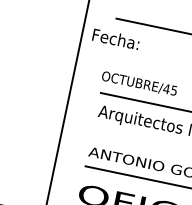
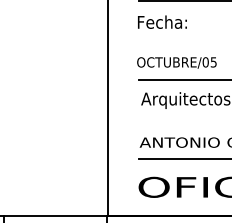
text: (116, 38) -> (162, 21), moved
text: (166, 89) -> (205, 62), OCTUBRE/45 -> OCTUBRE/05

